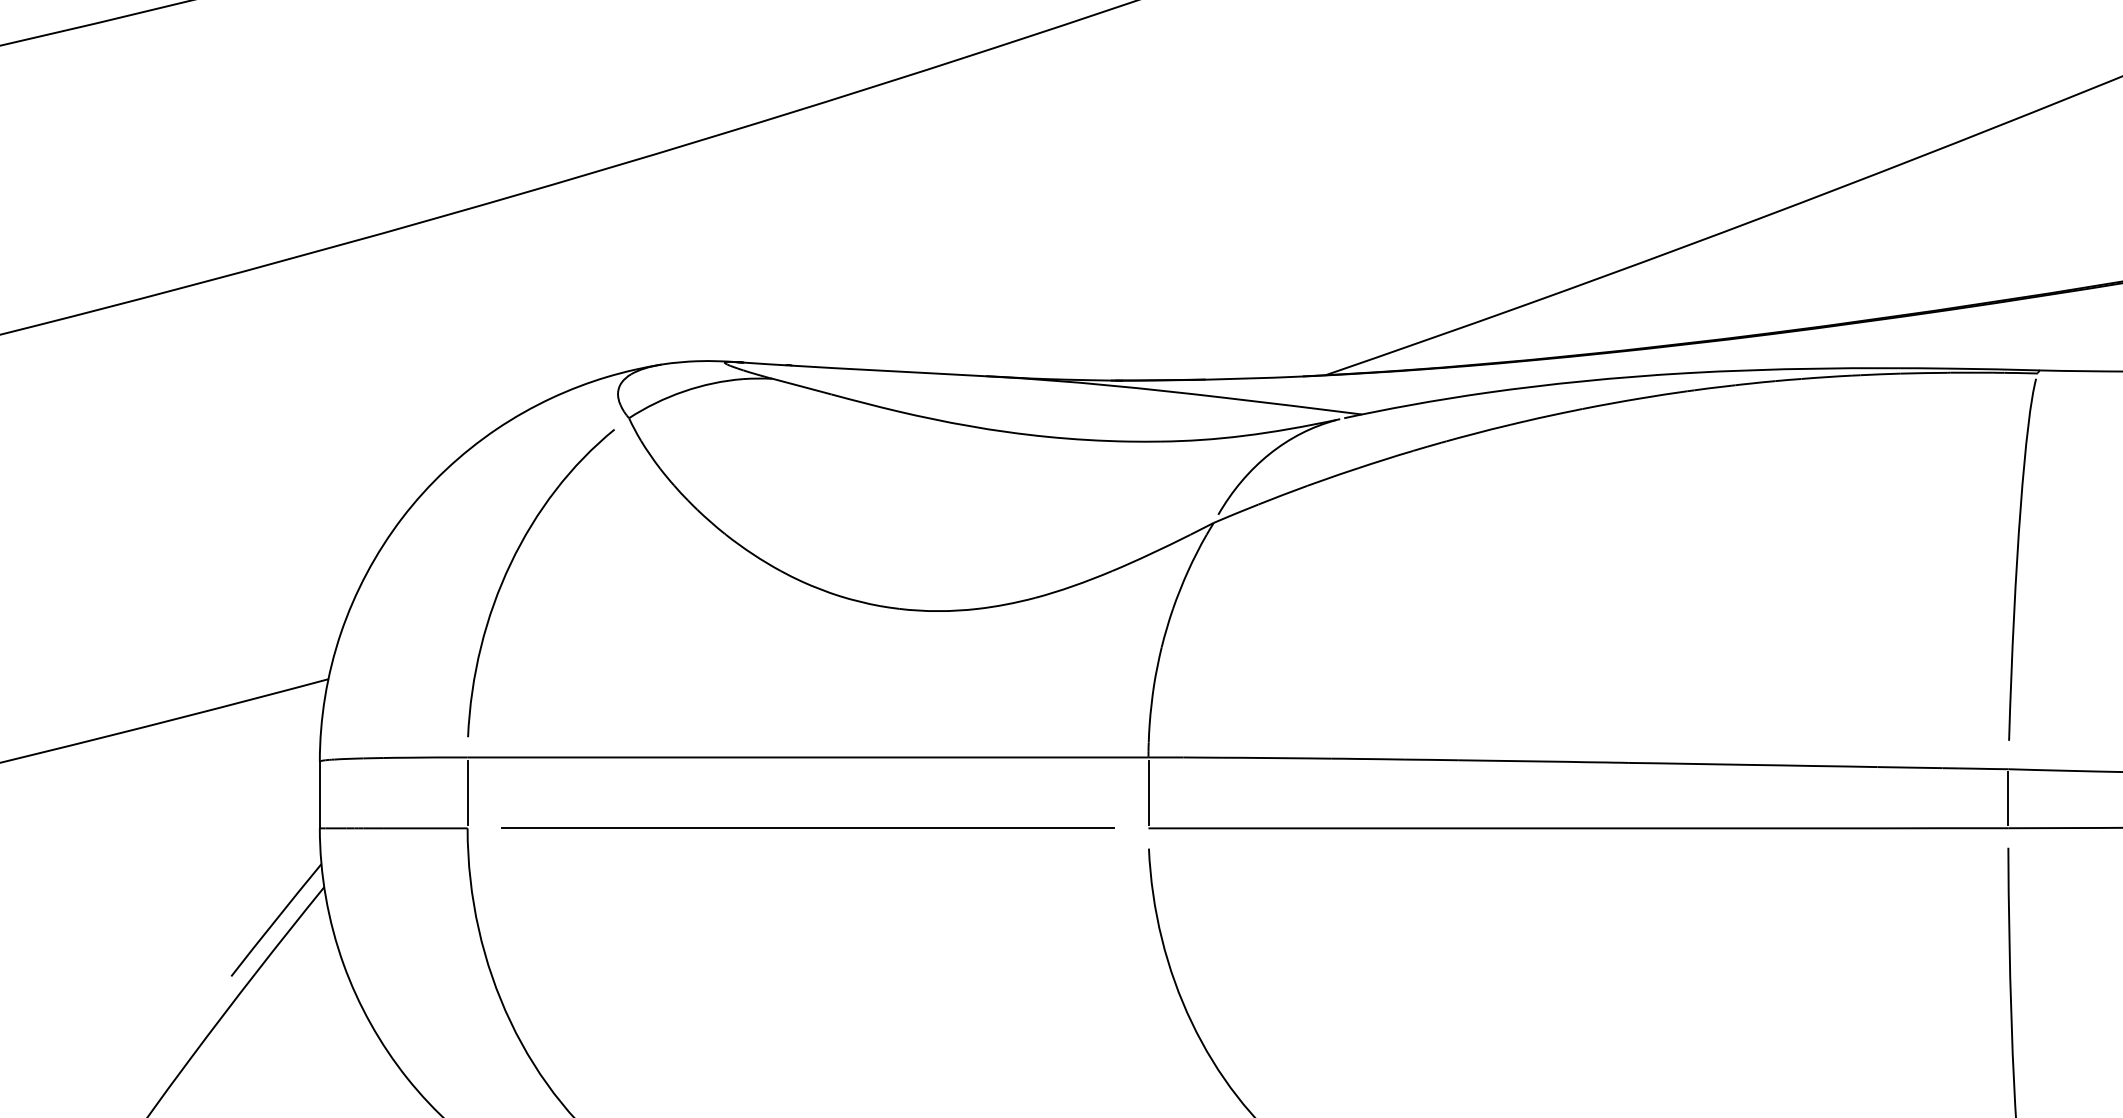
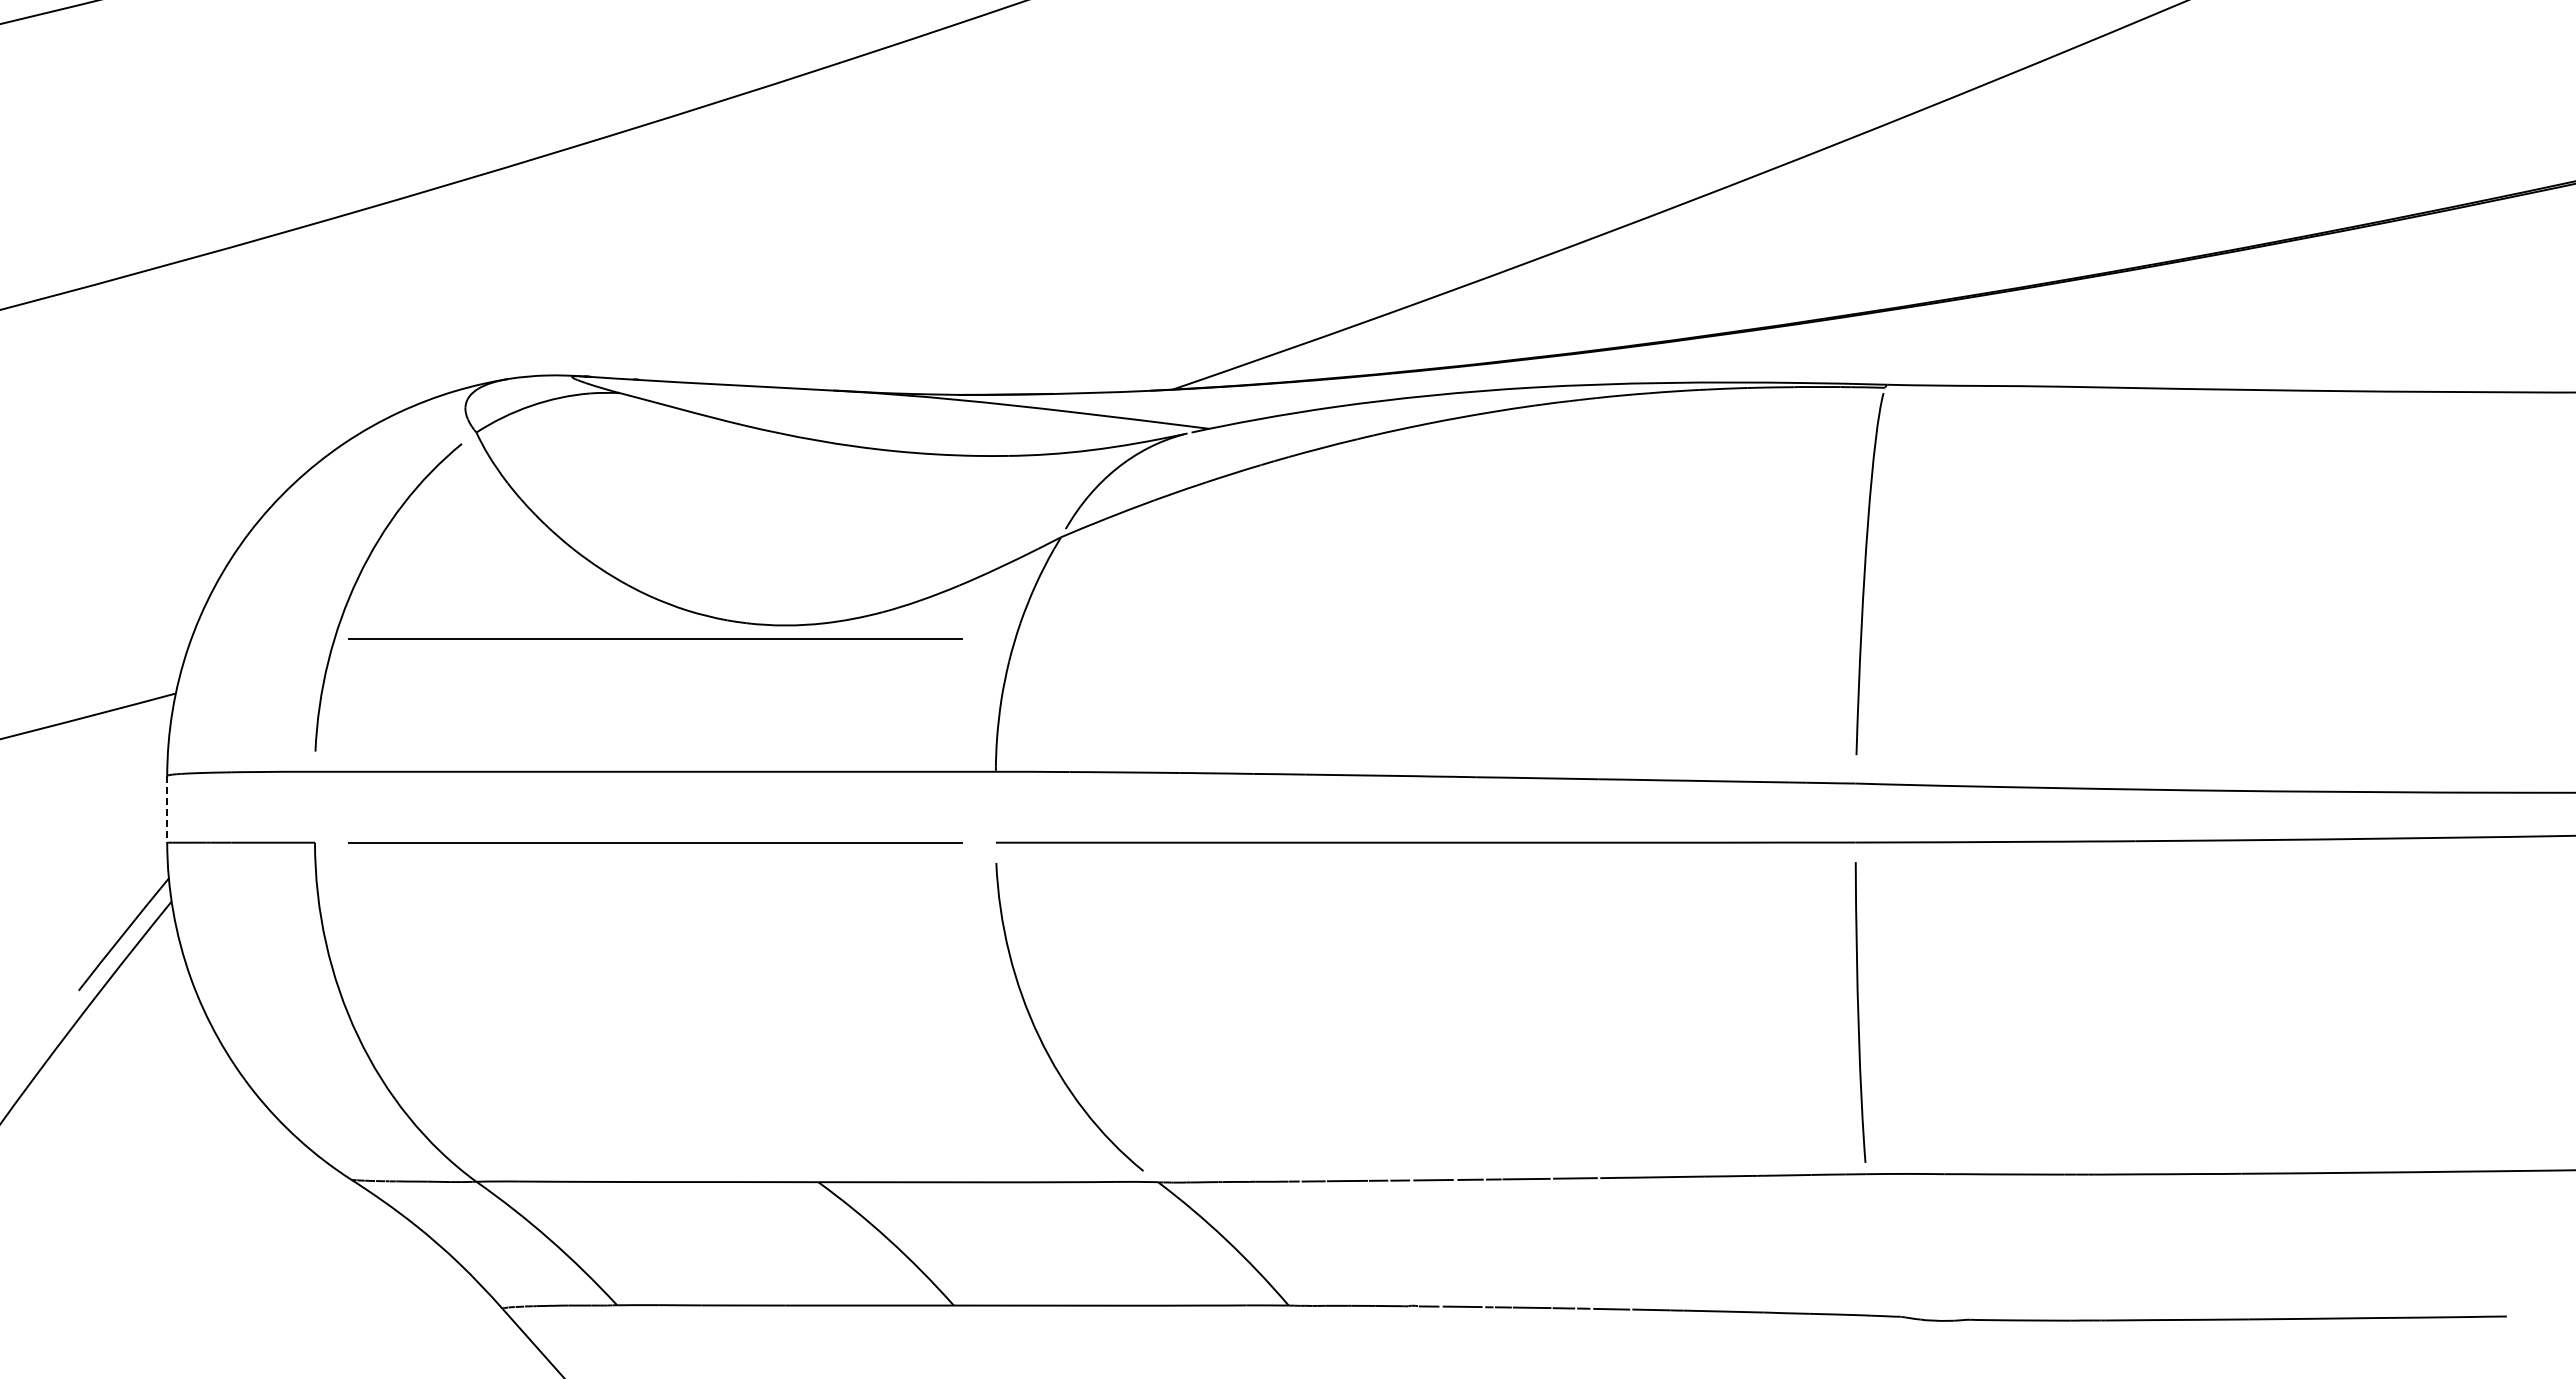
line: (808, 624) -> (655, 638), added
line: (468, 793) -> (315, 807), removed
line: (1148, 793) -> (995, 807), removed
line: (320, 795) -> (167, 809), solid -> dashed
line: (2008, 798) -> (1855, 812), removed

